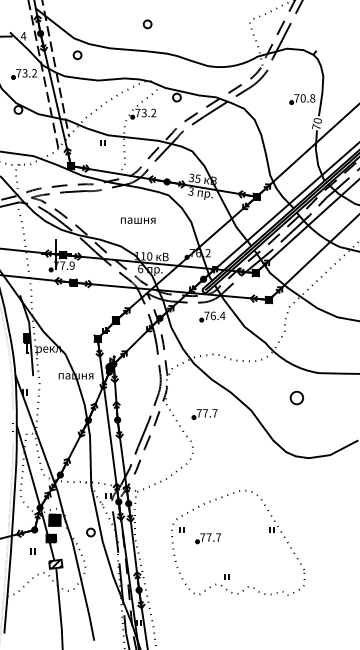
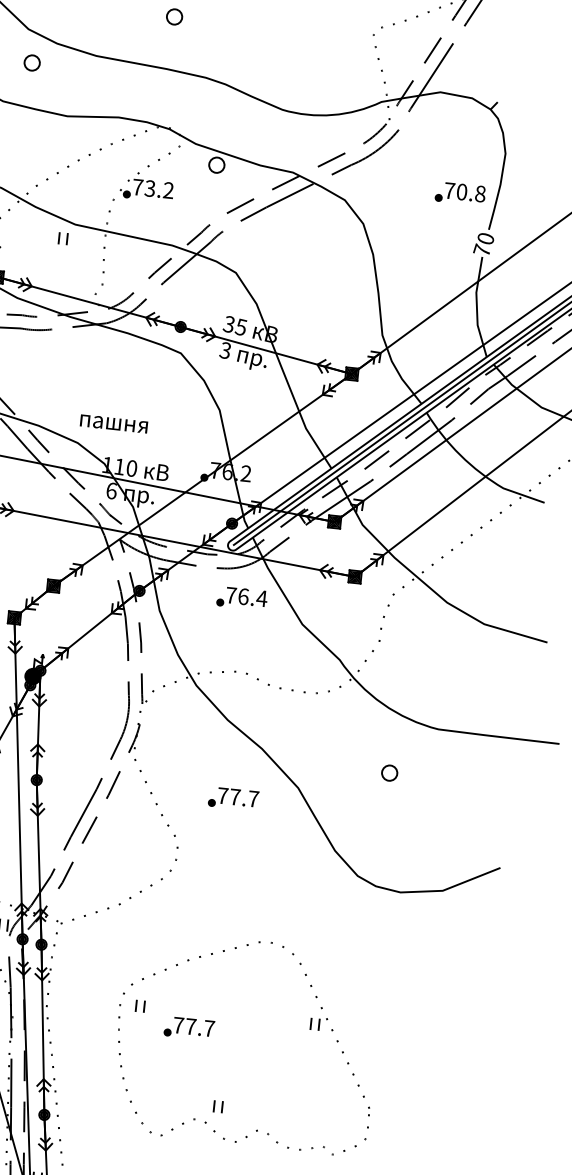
text: (138, 220) -> (114, 423), moved
part: (296, 397) -> (388, 772), size x0.62
part: (204, 414) -> (232, 799), moved

